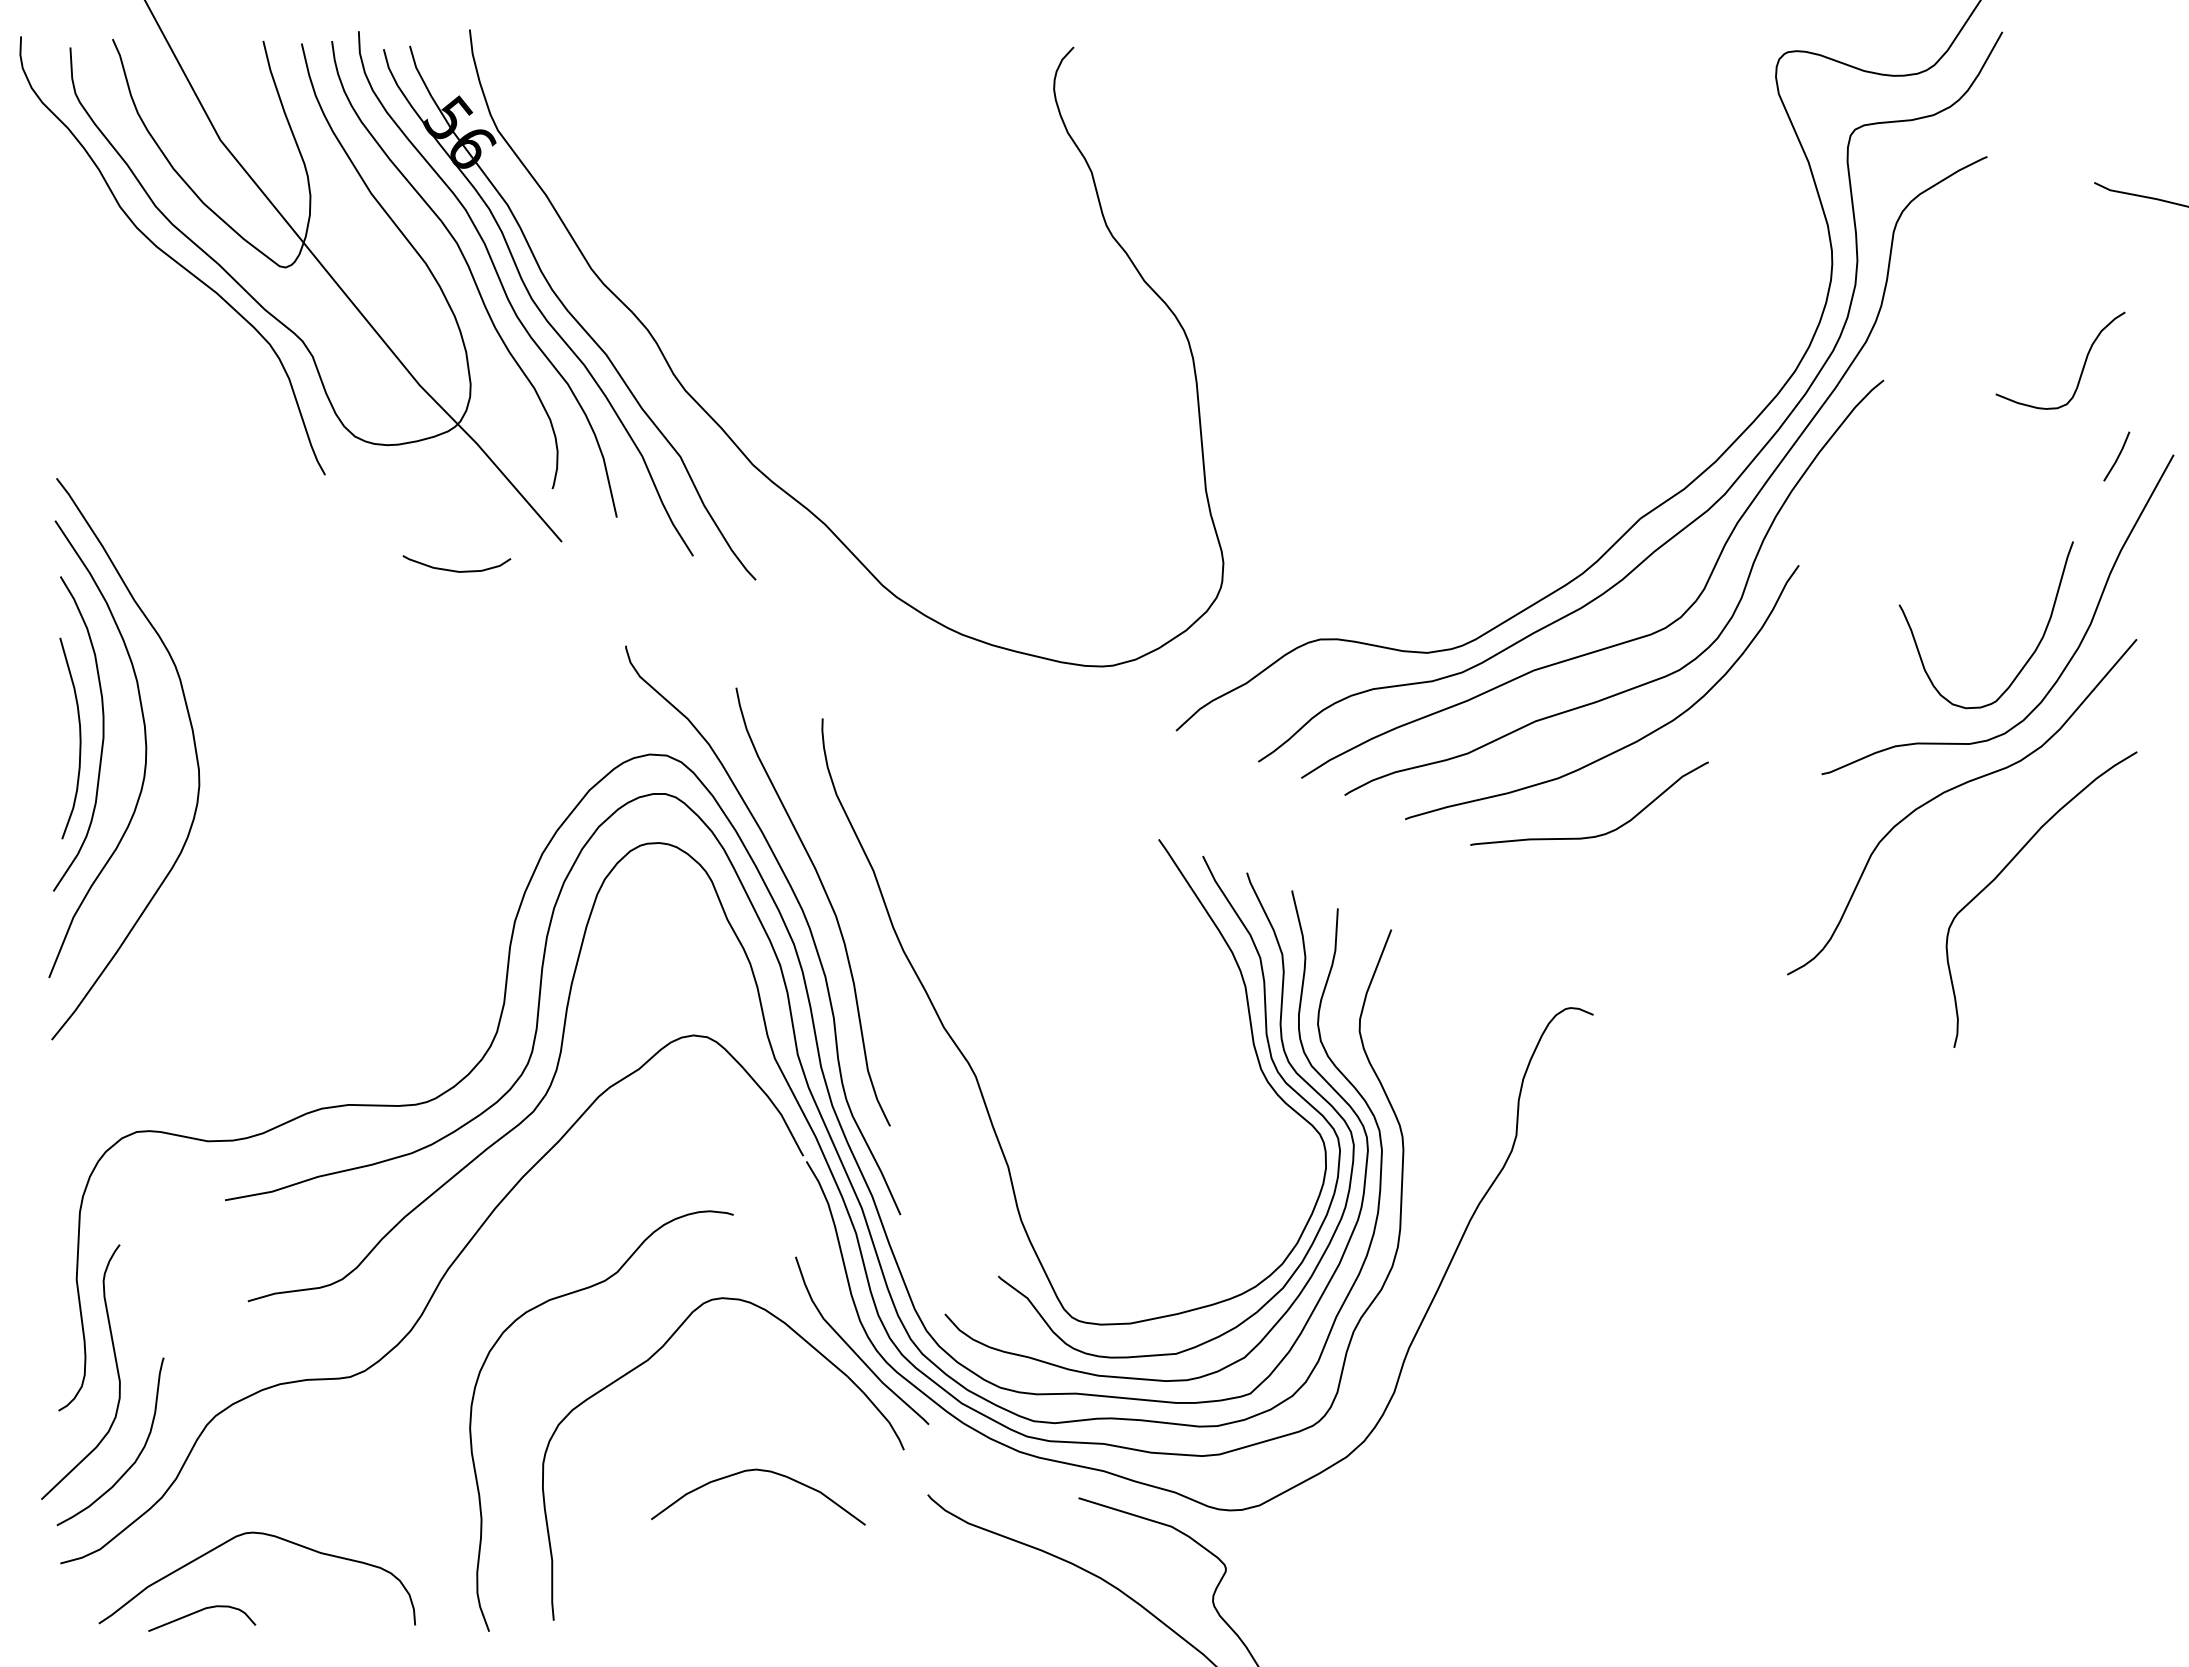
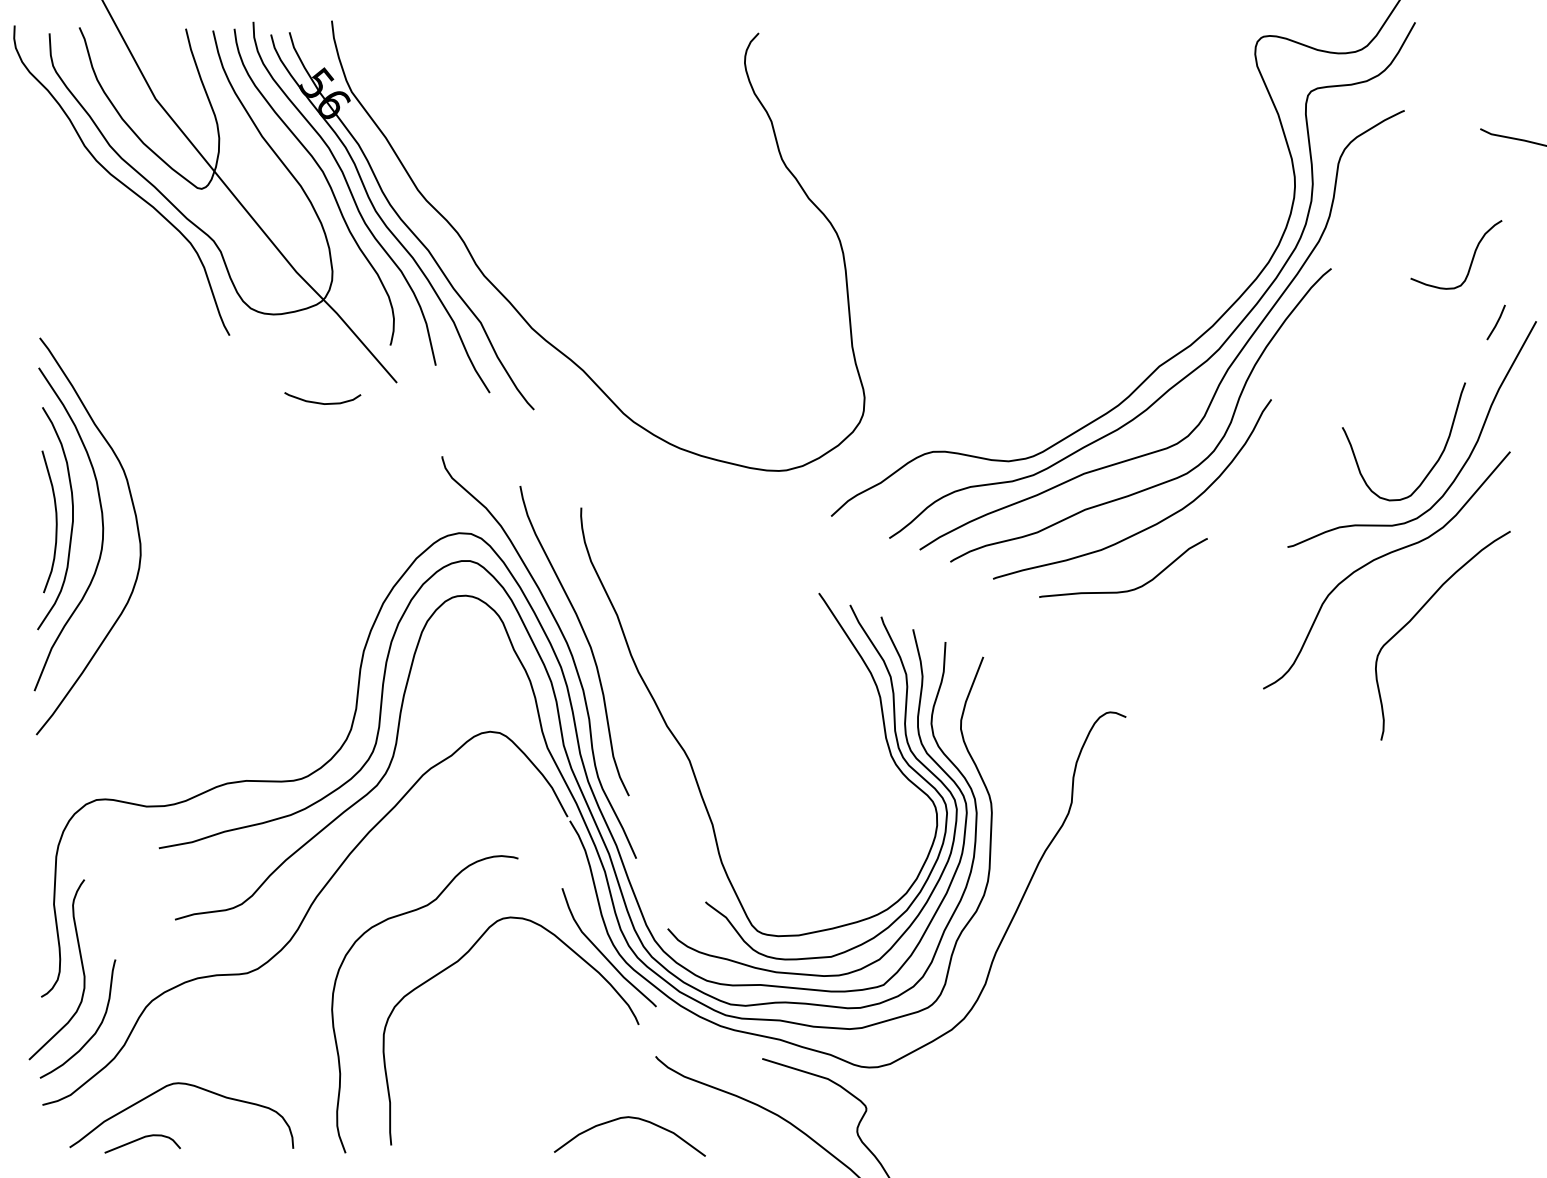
part: (761, 1471) -> (632, 1118), moved

